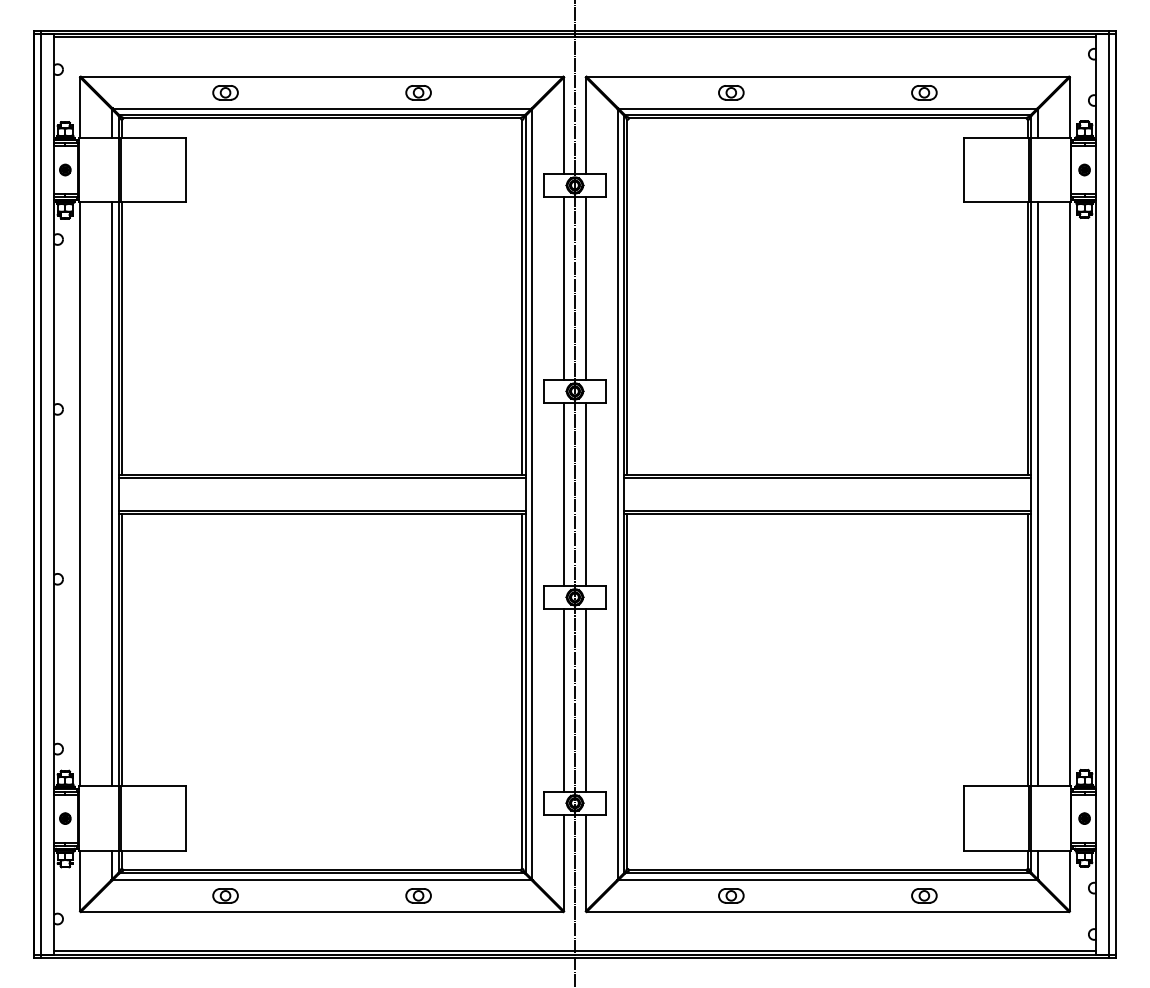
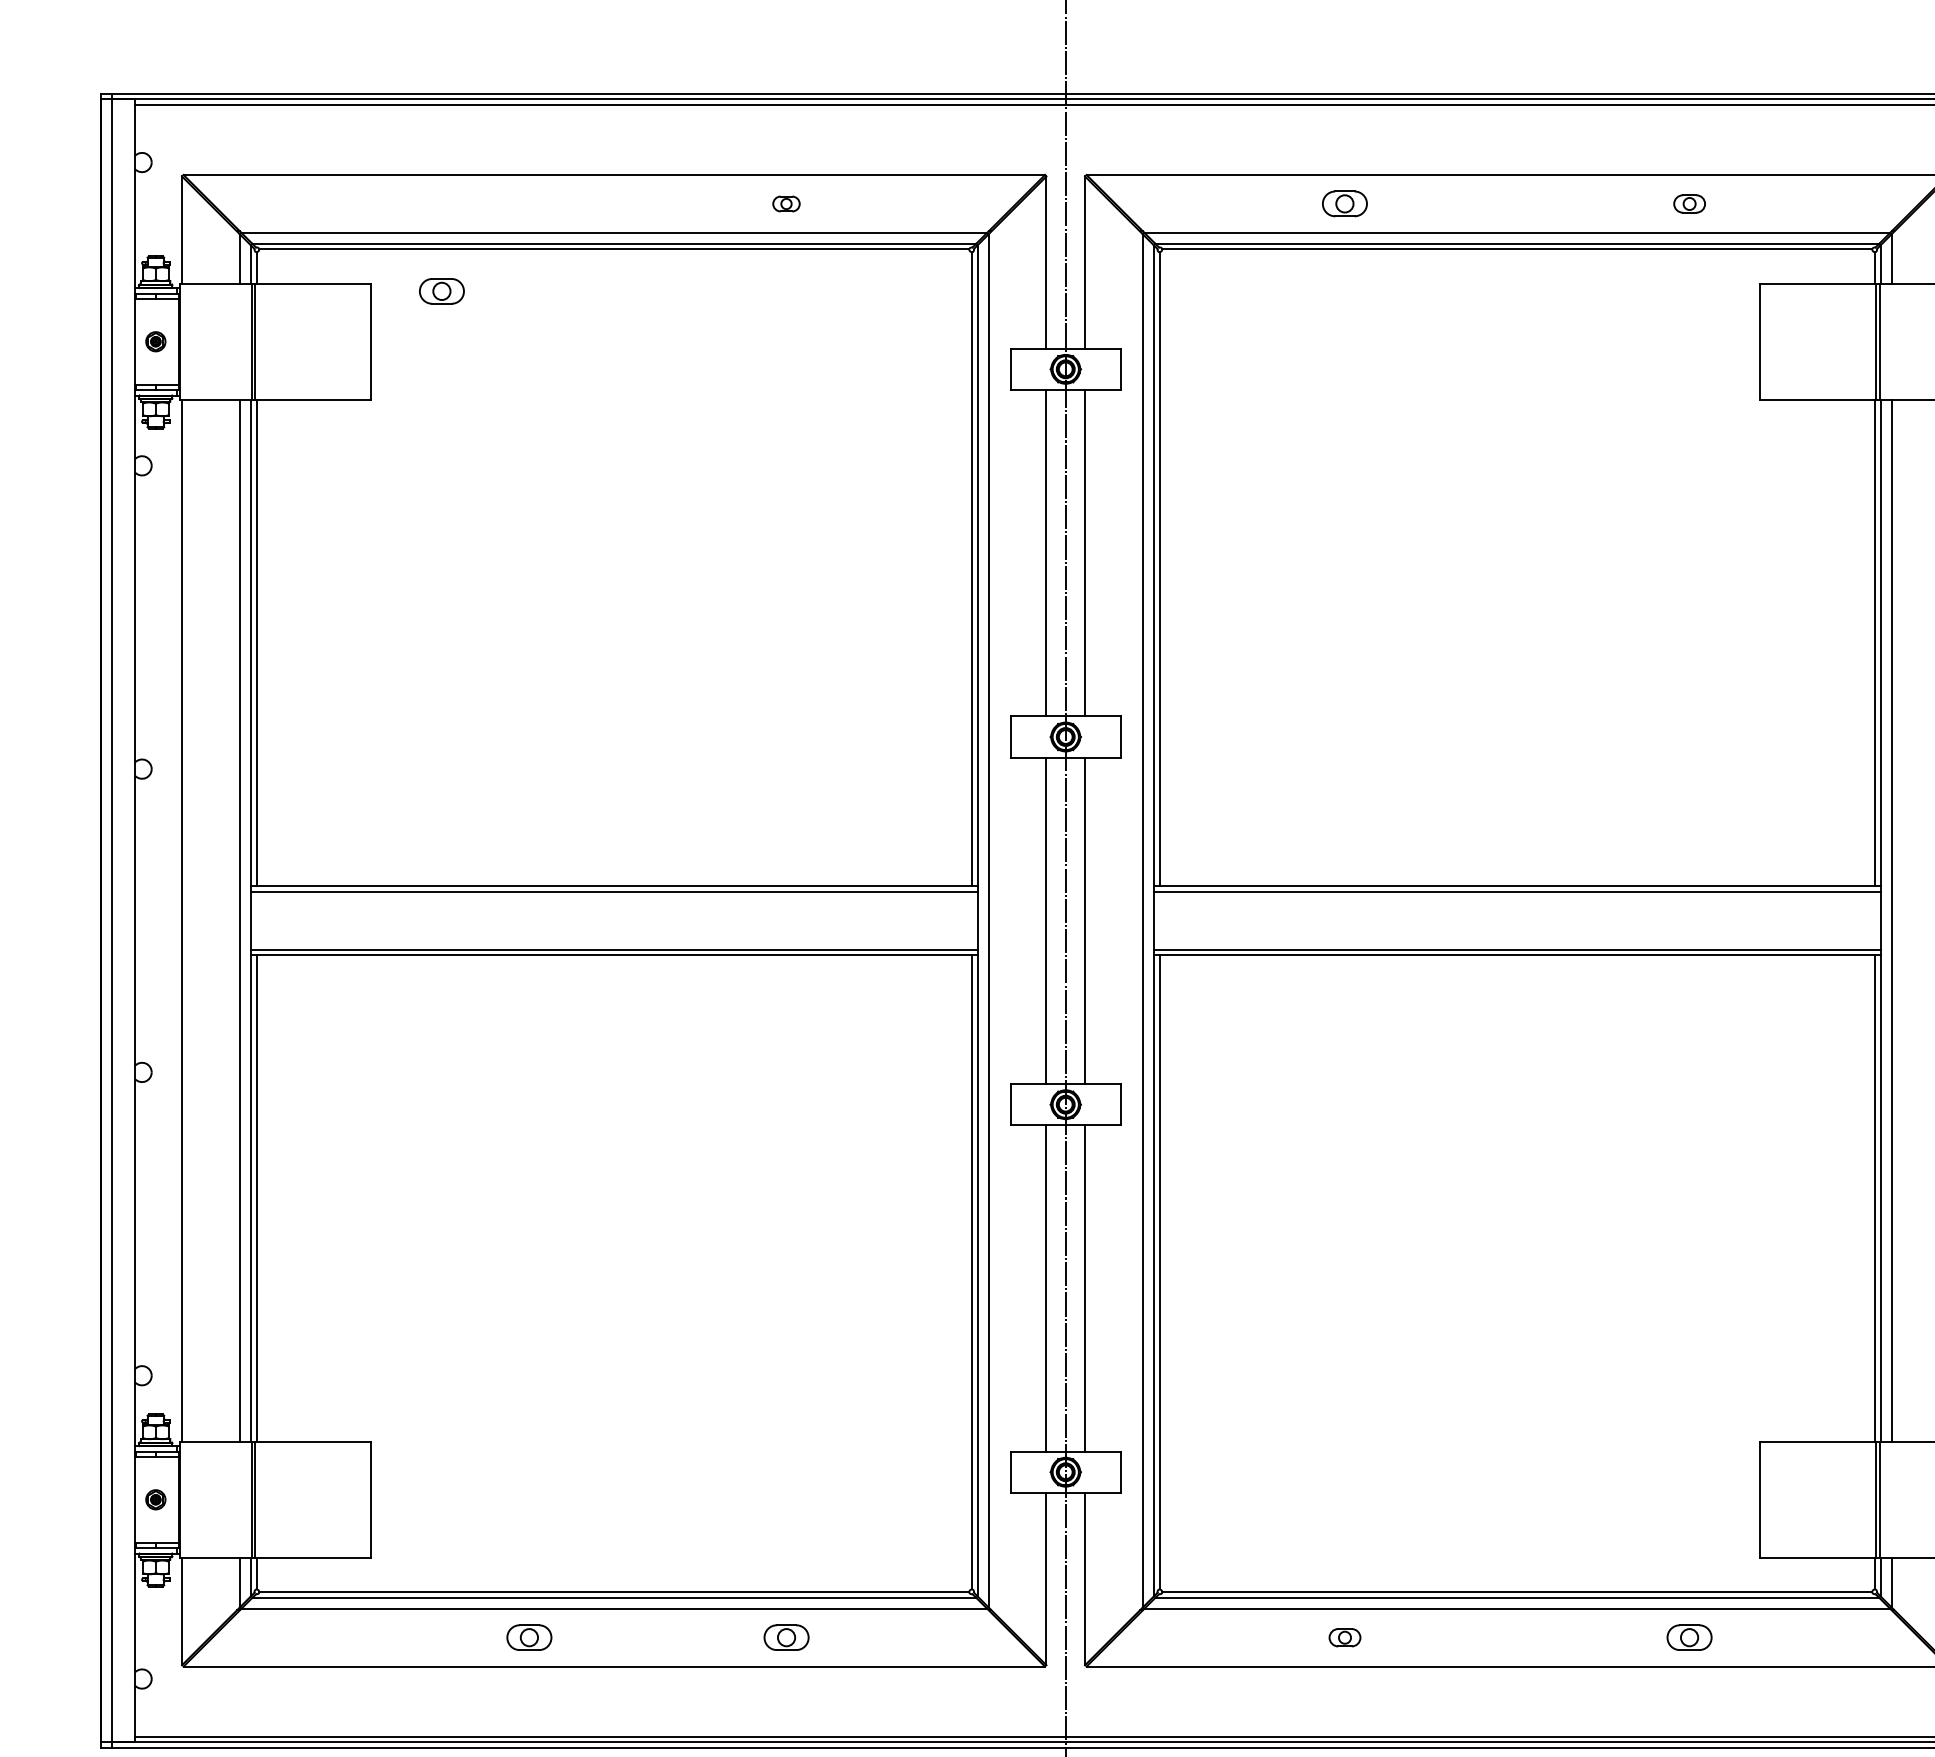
part: (225, 92) -> (441, 290), moved
part: (418, 92) -> (786, 203), size x0.6
part: (924, 92) -> (1689, 203), size x0.7
part: (225, 895) -> (529, 1637), moved
part: (731, 895) -> (1345, 1637), size x0.7

